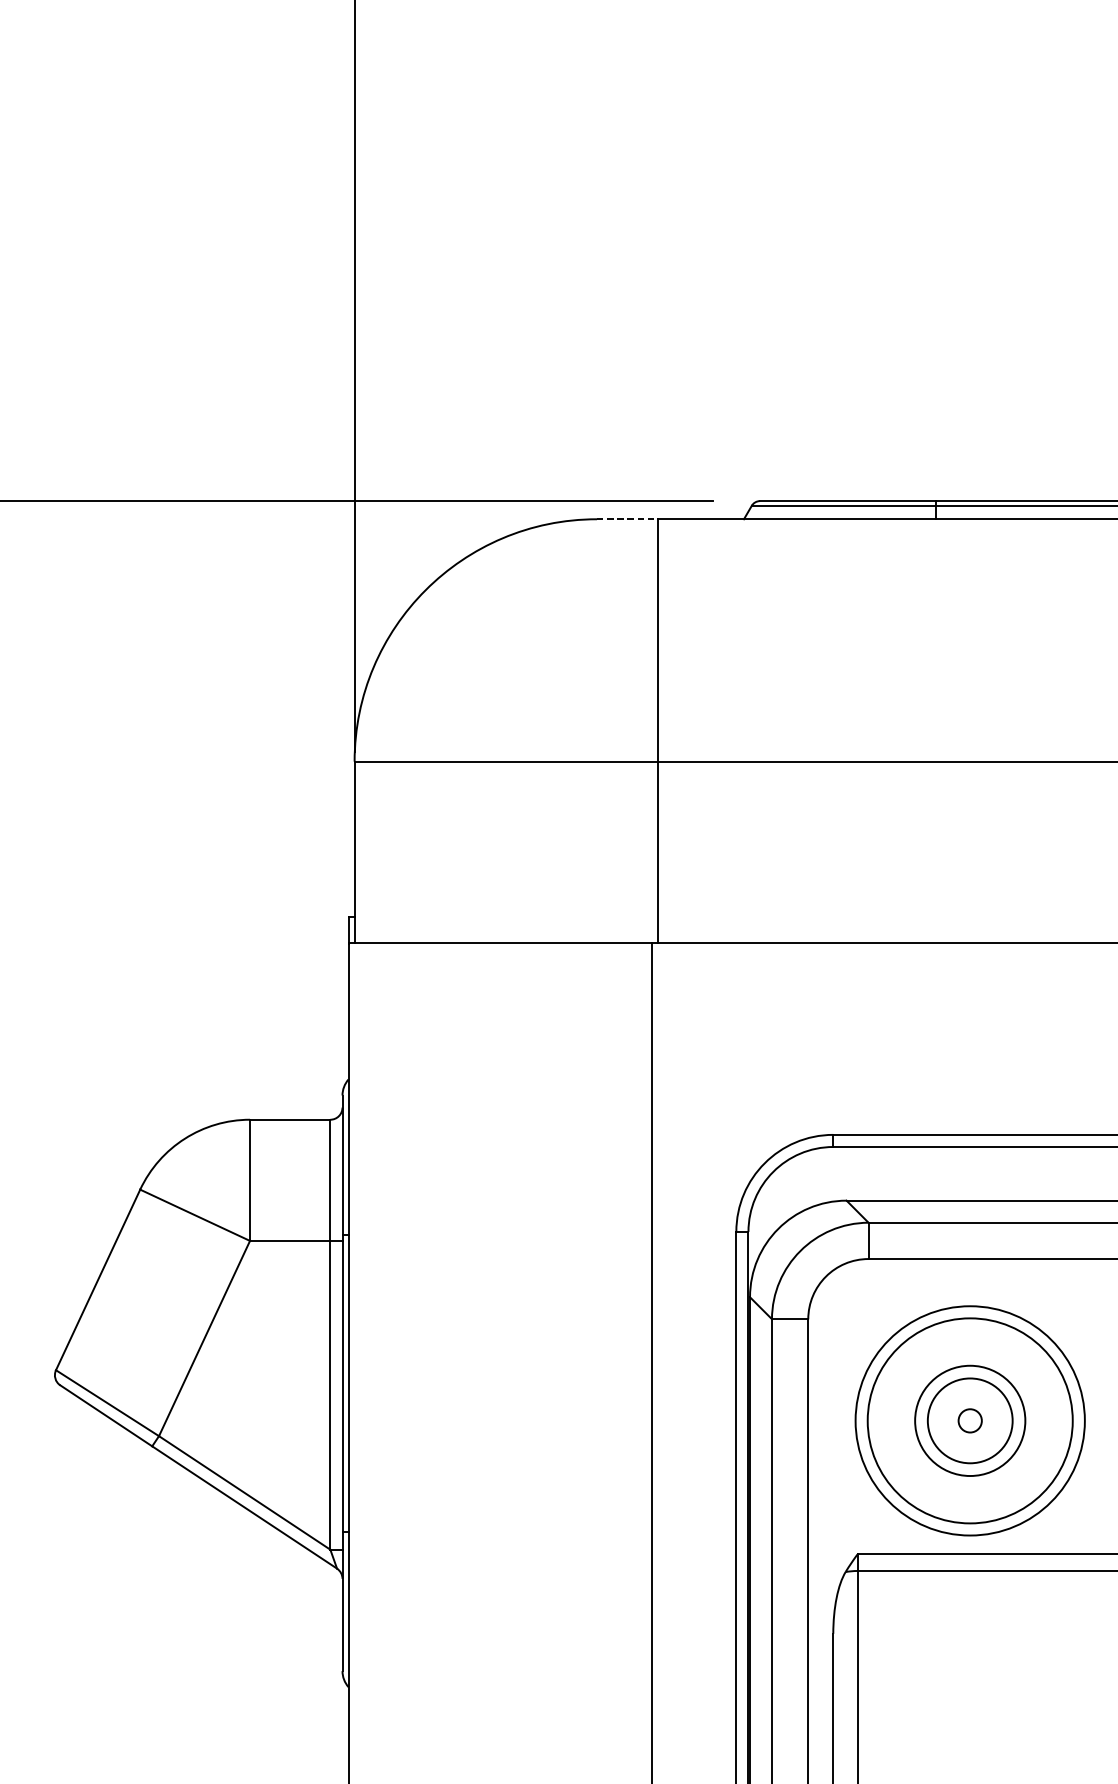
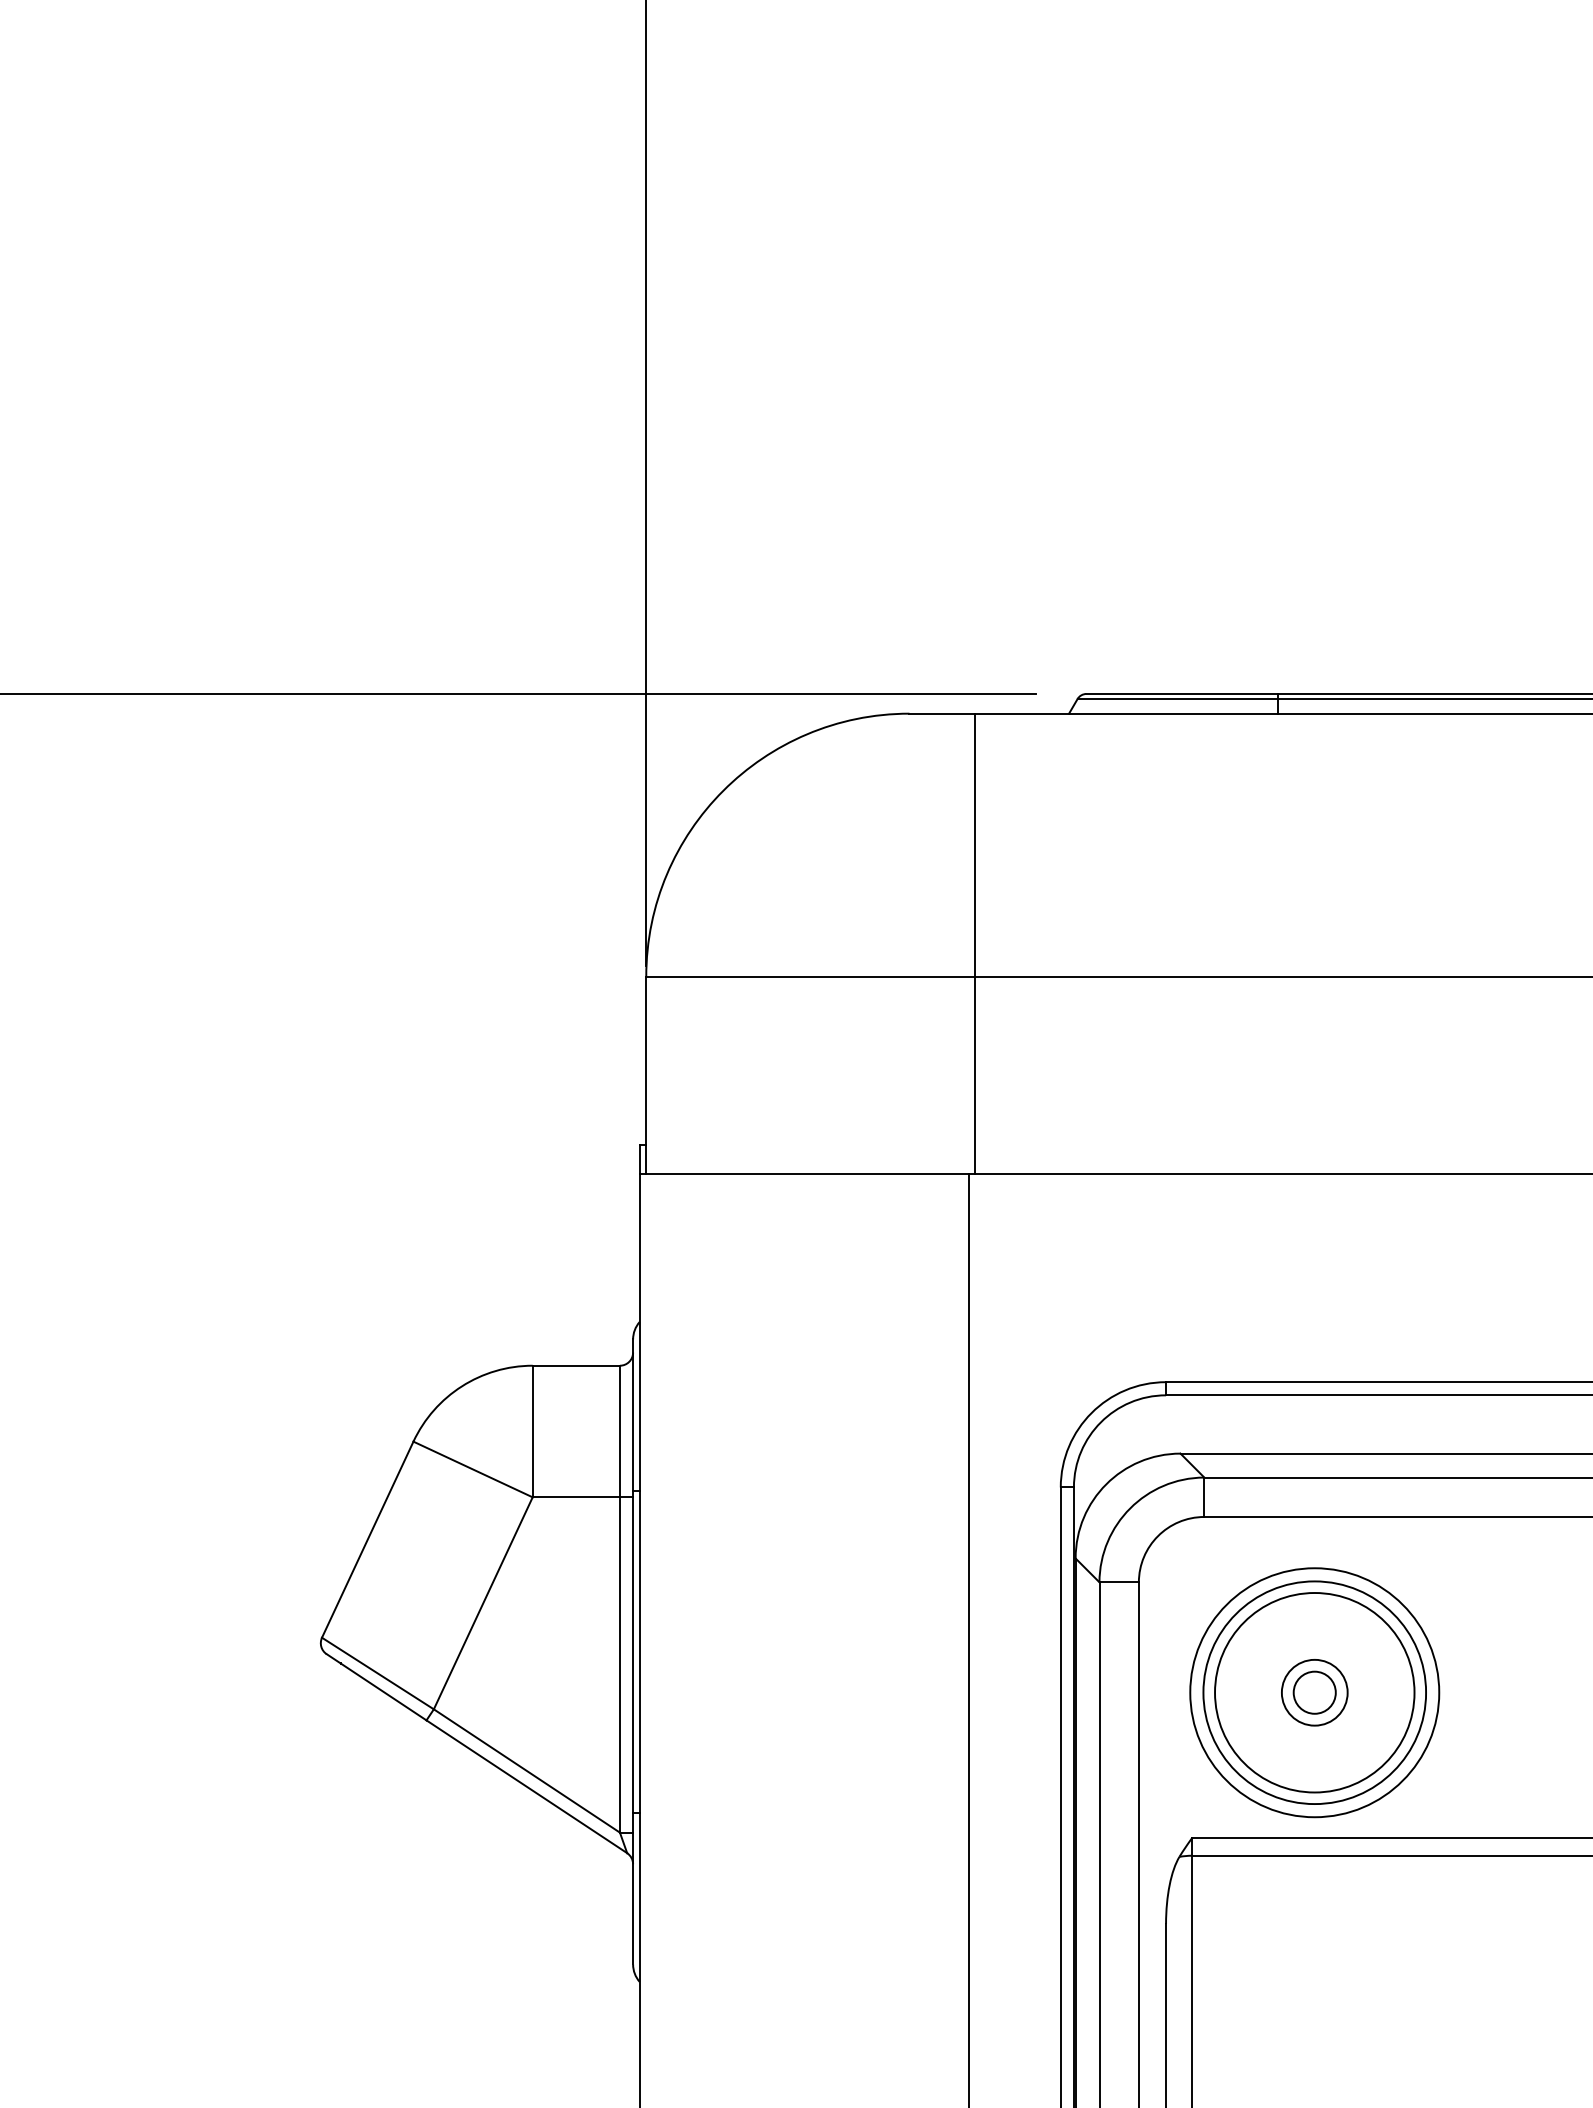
line: (627, 519) -> (942, 713), dashed -> solid
circle: (969, 1420) -> (1314, 1692), size x0.71
circle: (969, 1420) -> (1314, 1692), size x1.67
circle: (969, 1420) -> (1314, 1692), size x1.67

